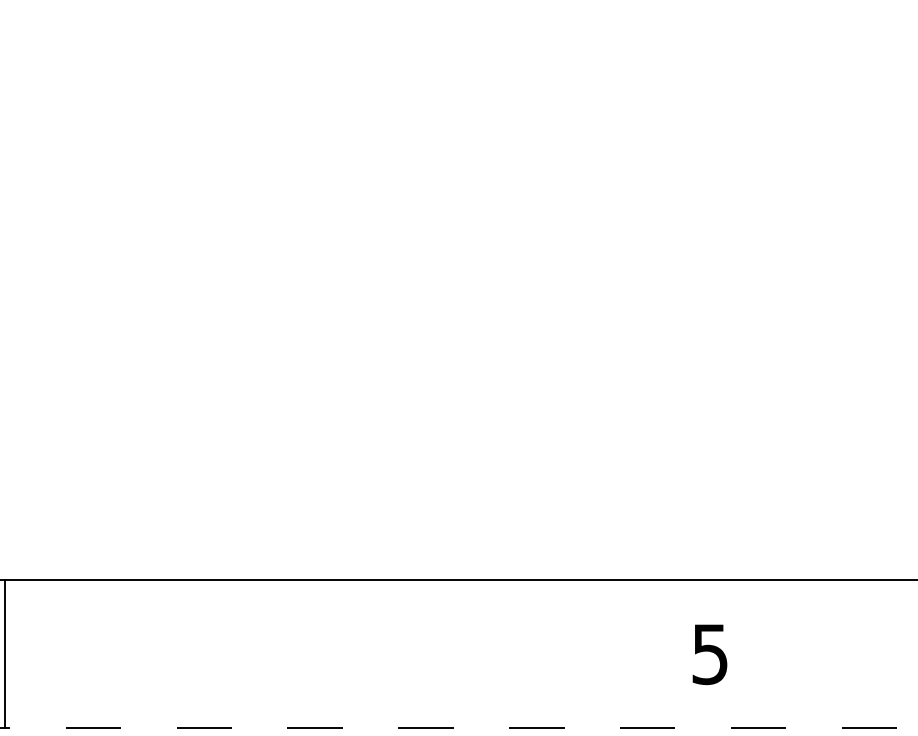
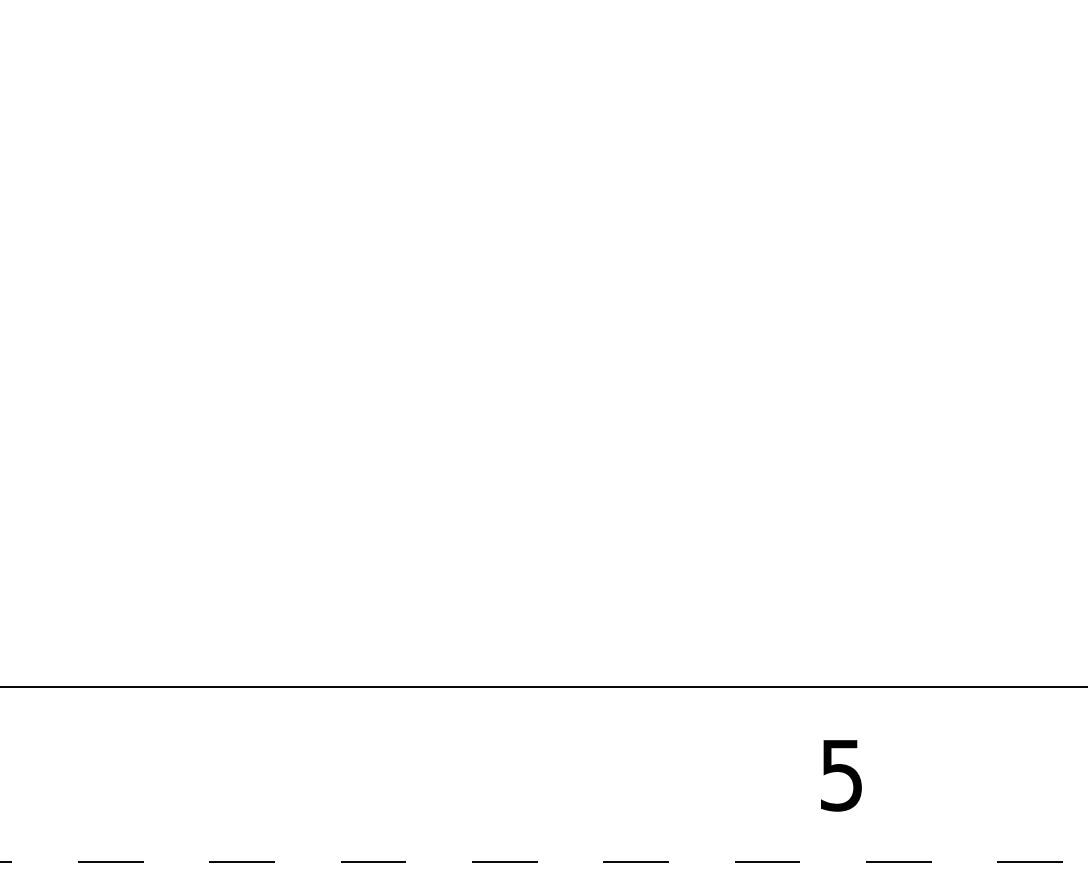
line: (5, 653) -> (6, 774), removed

